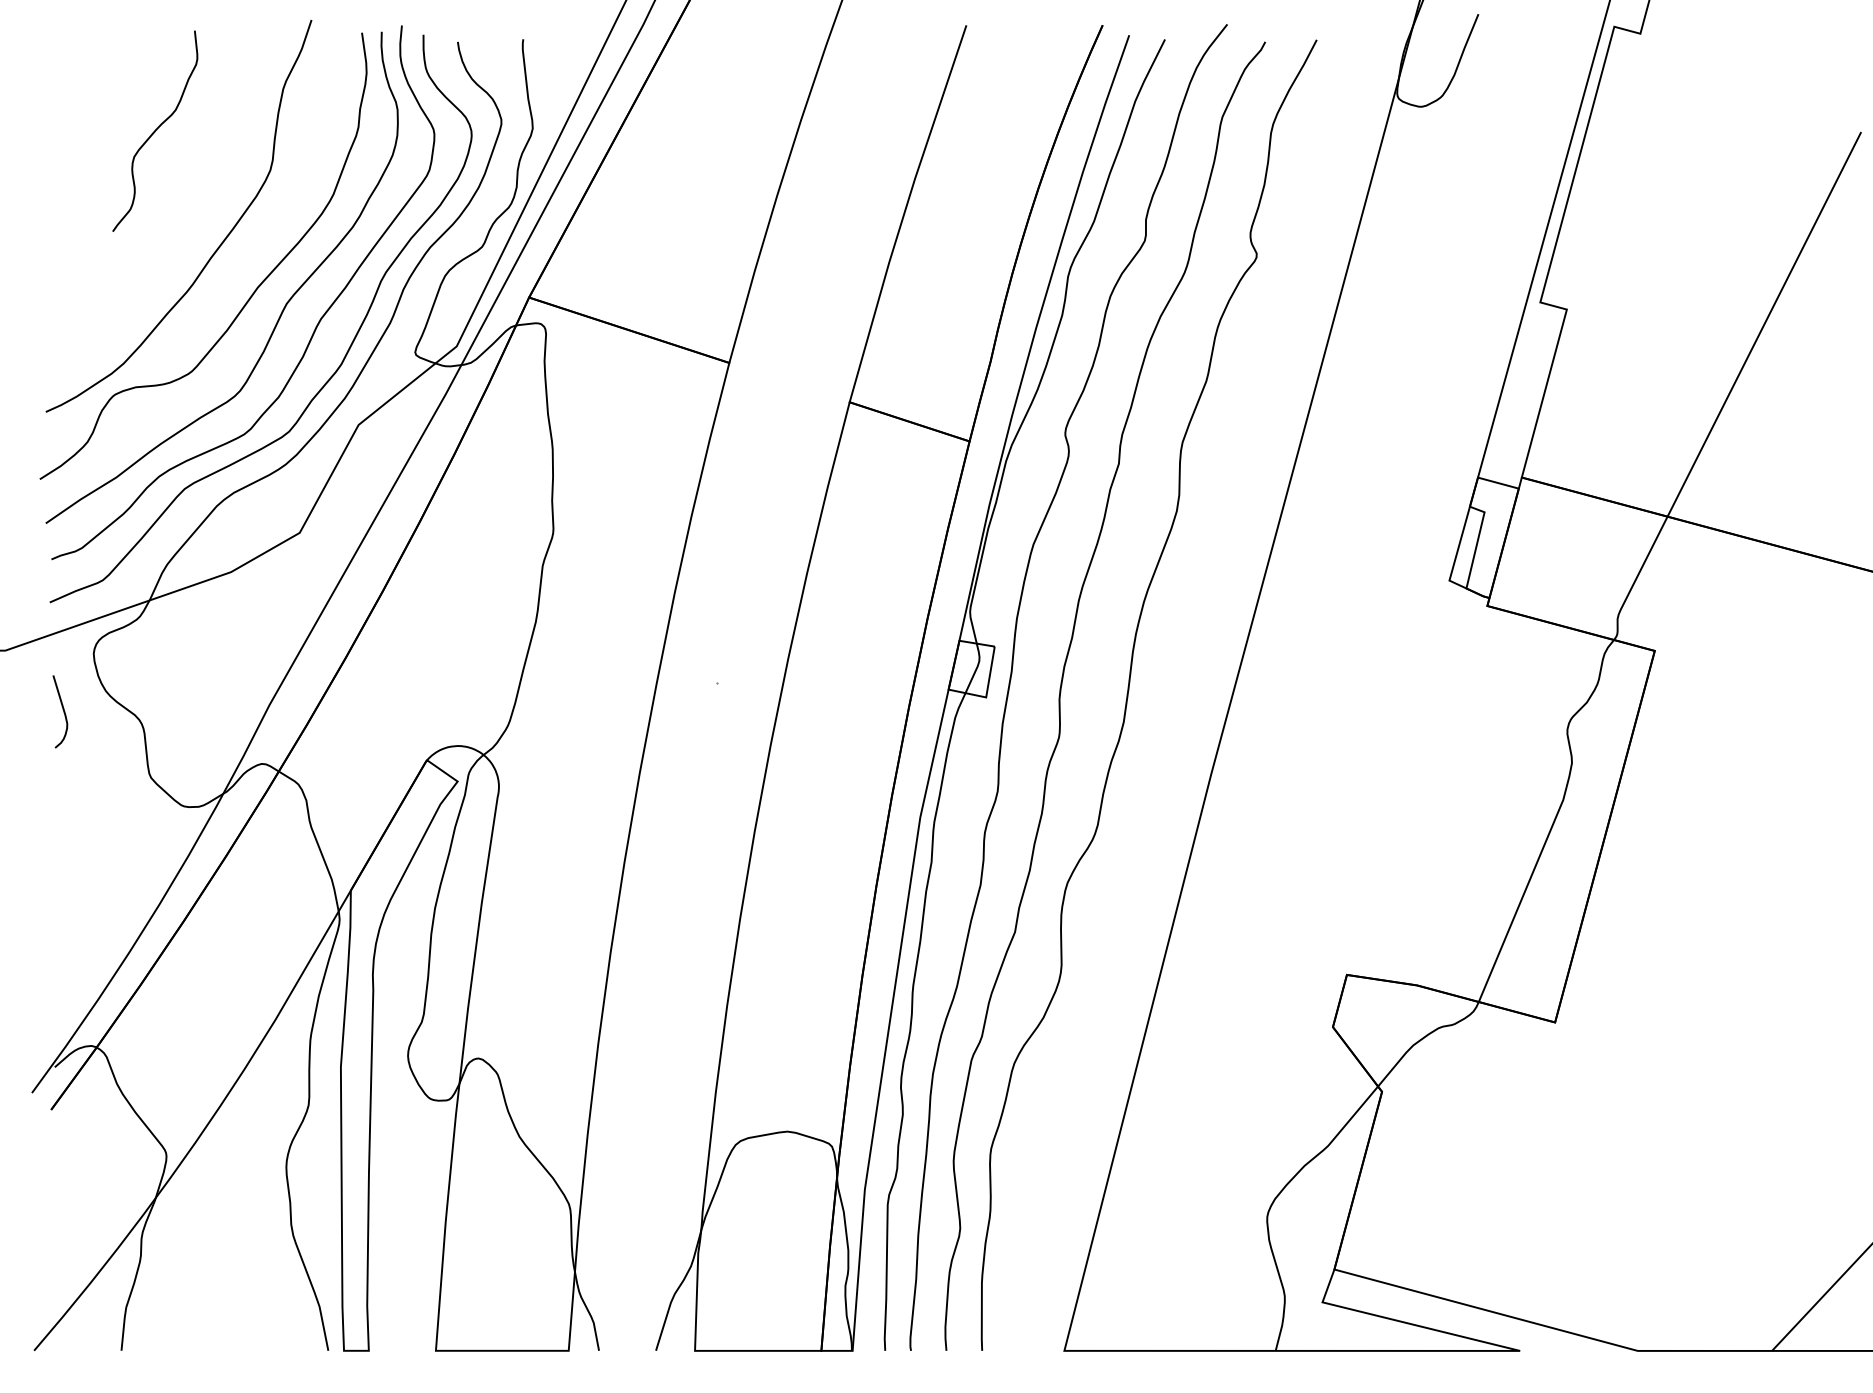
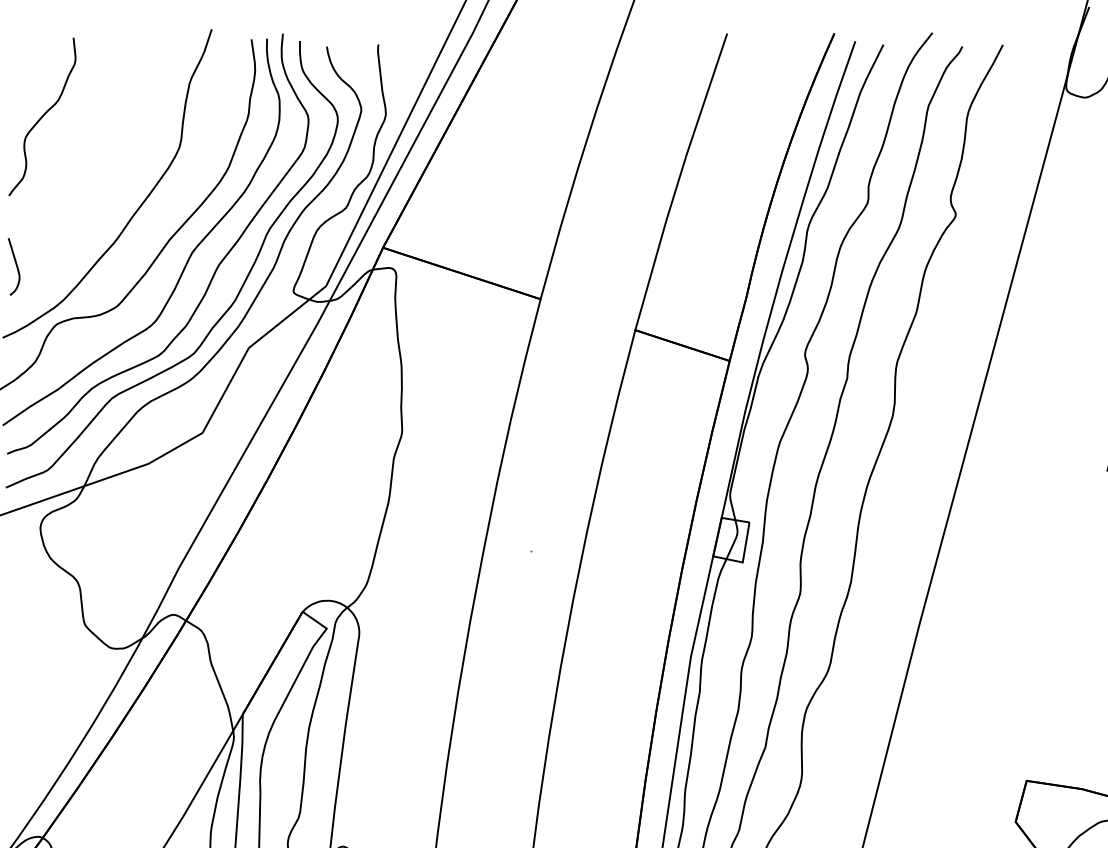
curve: (155, 130) -> (42, 116), moved
curve: (62, 709) -> (15, 265), moved

